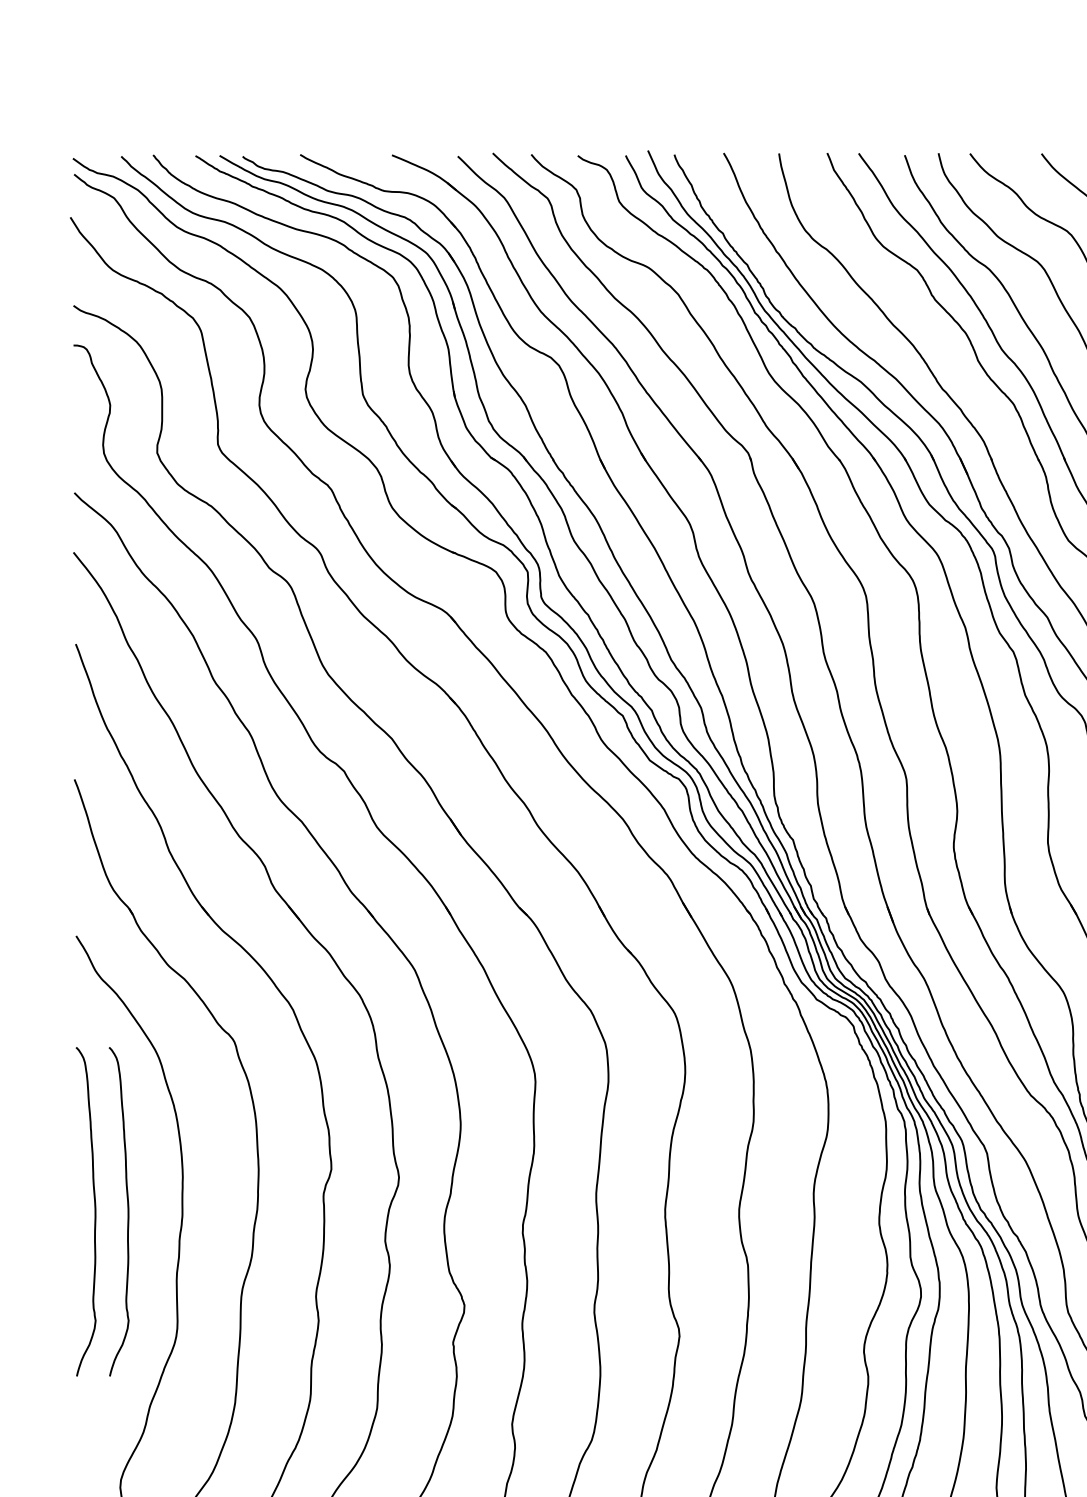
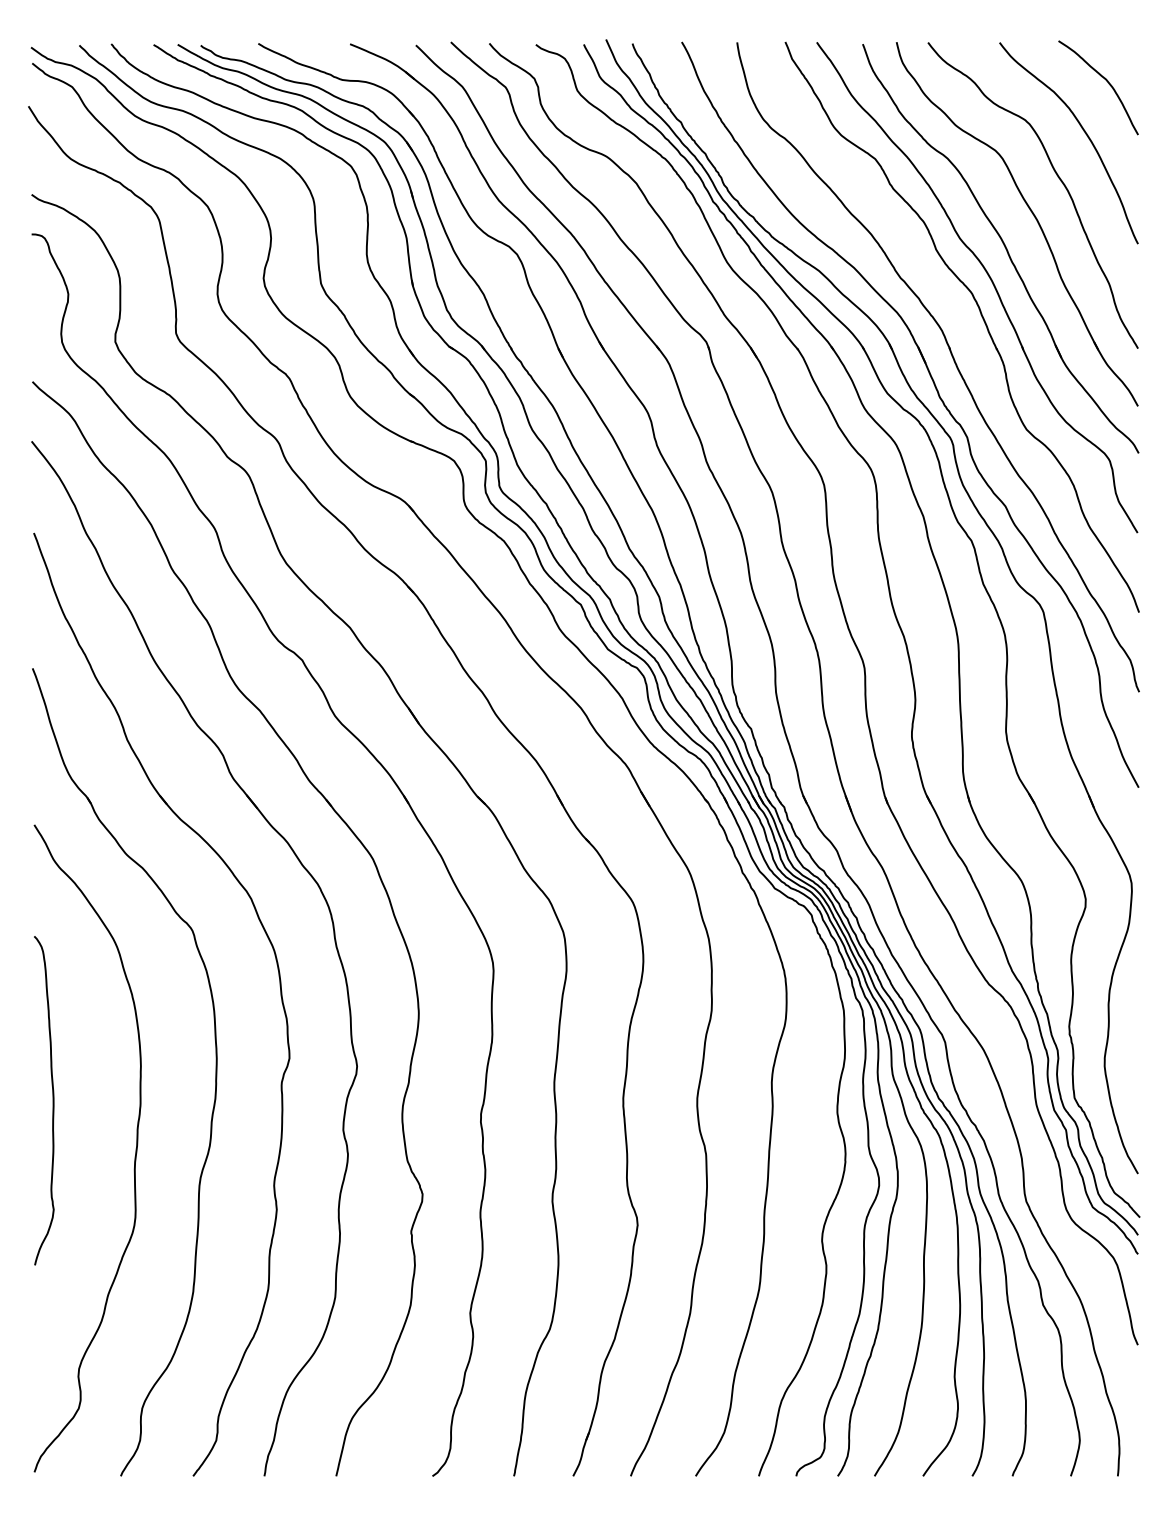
curve: (127, 1211) -> (85, 1100), removed

